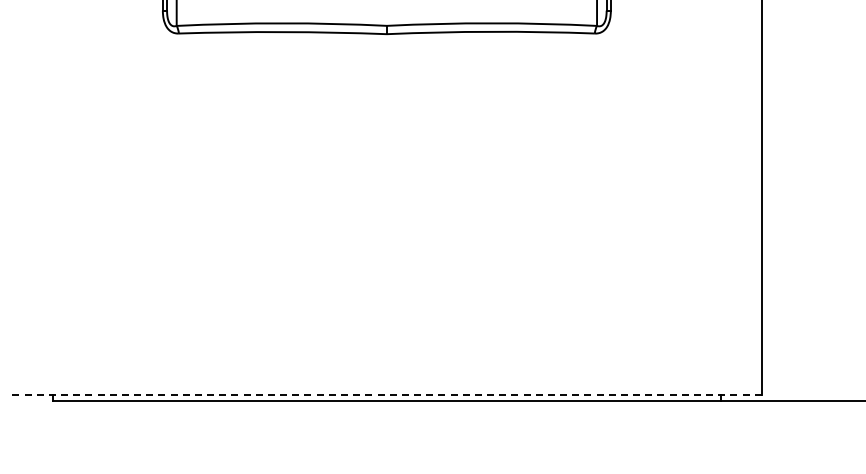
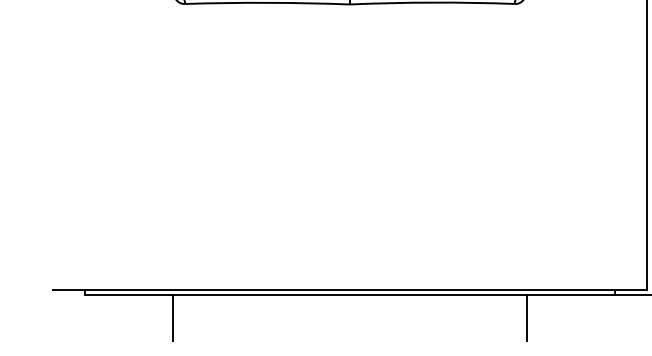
line: (386, 394) -> (349, 289), dashed -> solid
line: (163, 430) -> (173, 318), added
line: (609, 430) -> (526, 318), added

